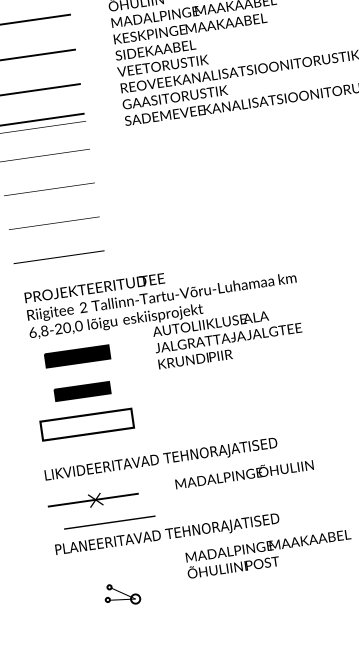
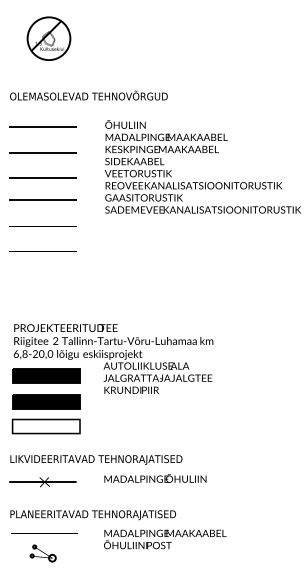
part: (77, 355) -> (46, 375), size x1.43
part: (82, 390) -> (46, 401), size x1.67
line: (109, 523) -> (44, 533), moved
part: (121, 594) -> (42, 553), moved

